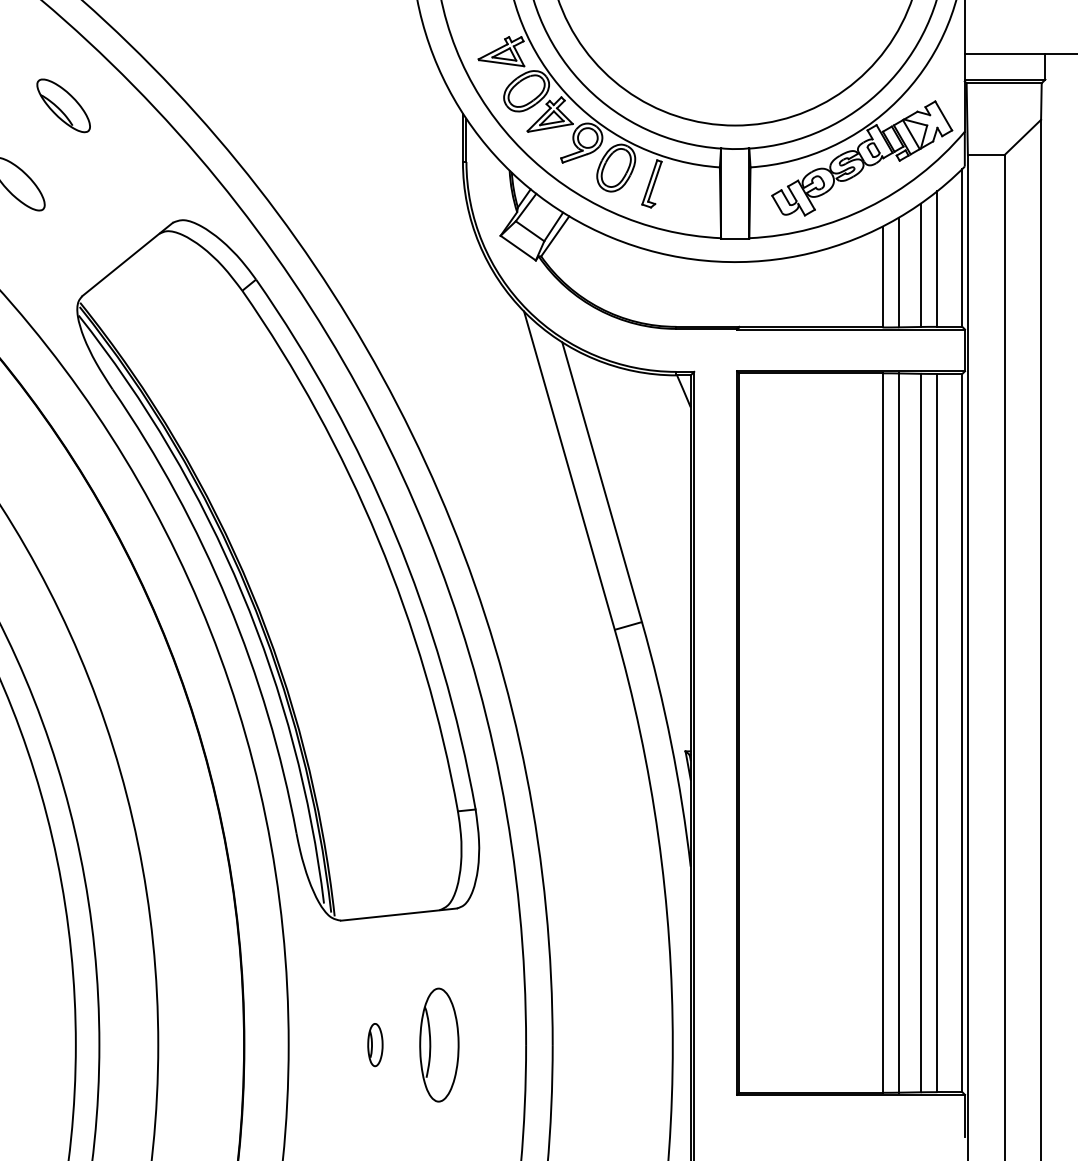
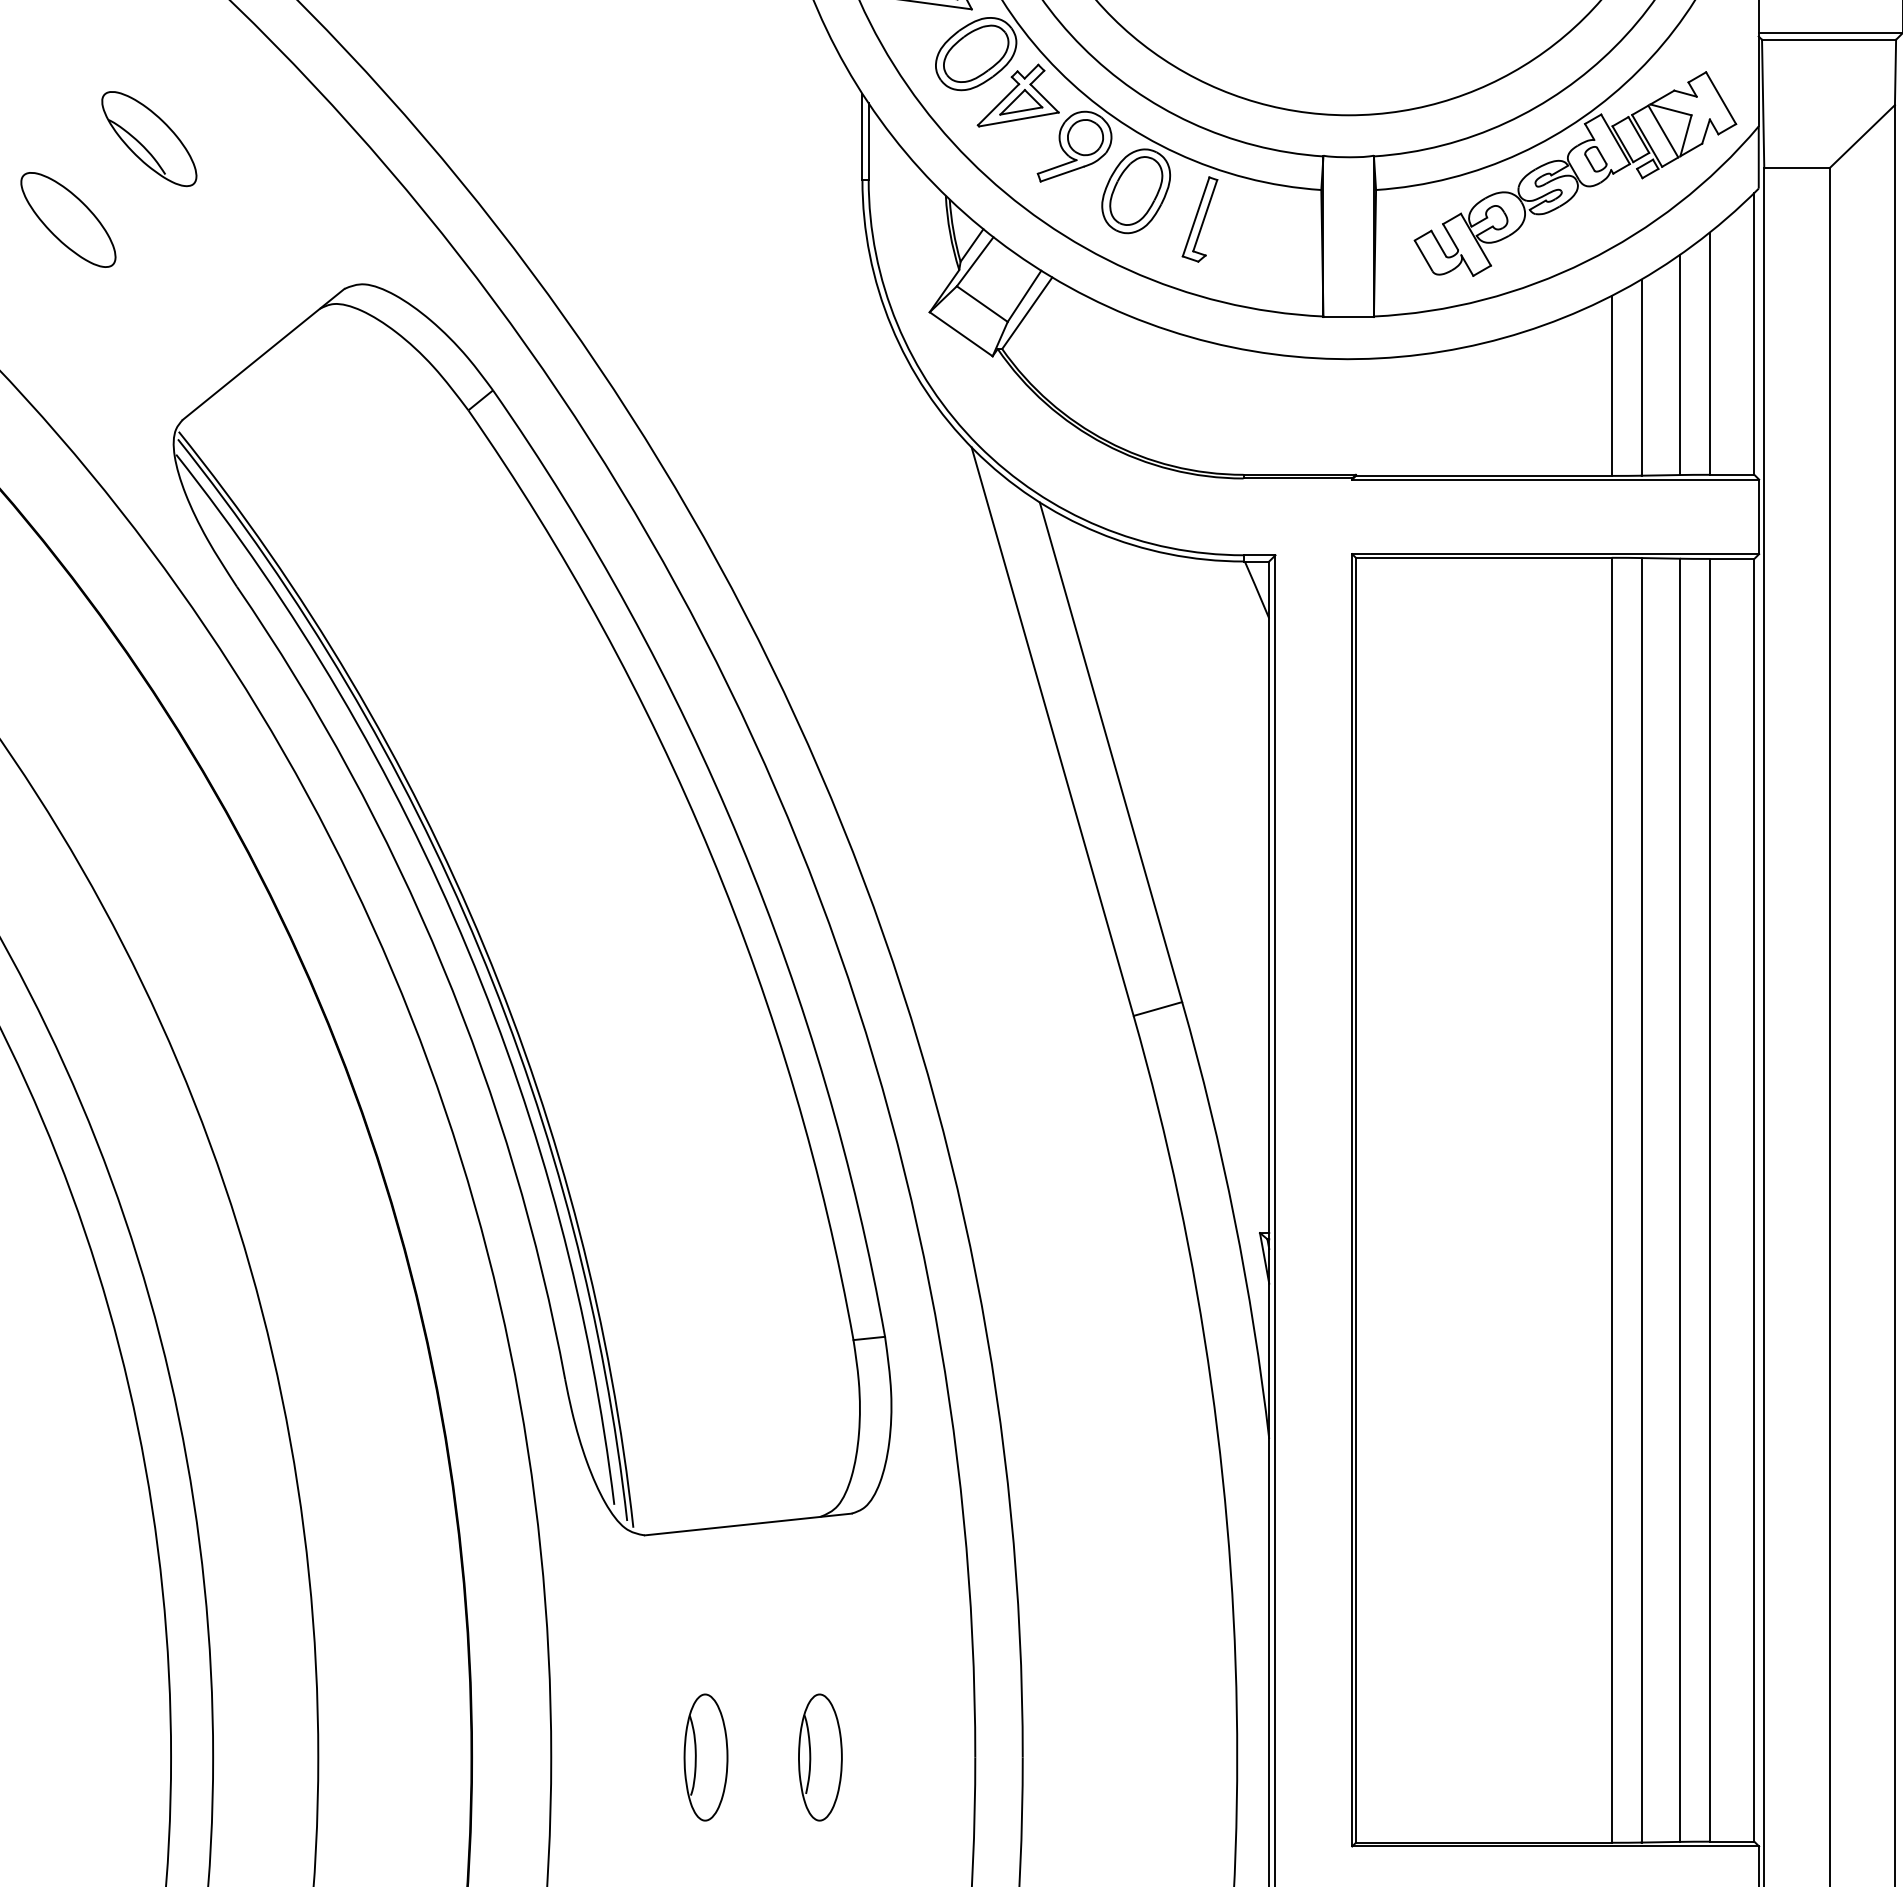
part: (63, 105) -> (149, 138), moved
part: (375, 1044) -> (706, 1756), size x1.67
part: (439, 1044) -> (820, 1756), size x0.62

